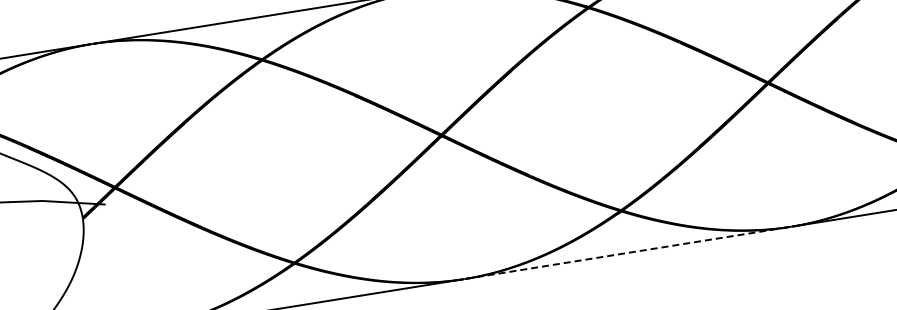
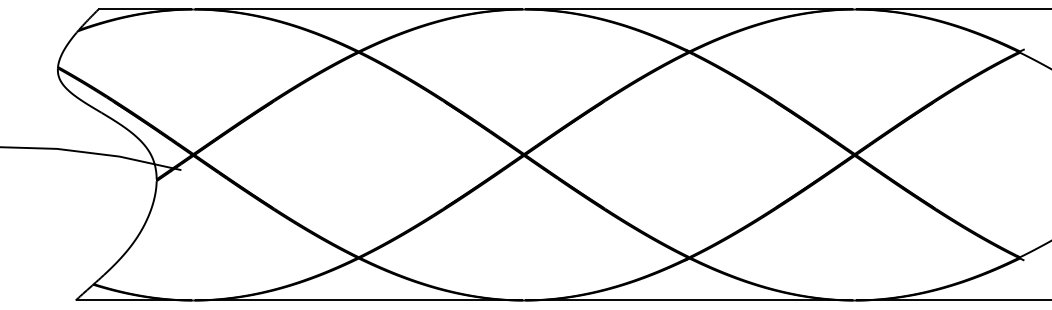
line: (627, 252) -> (689, 300), dashed -> solid

